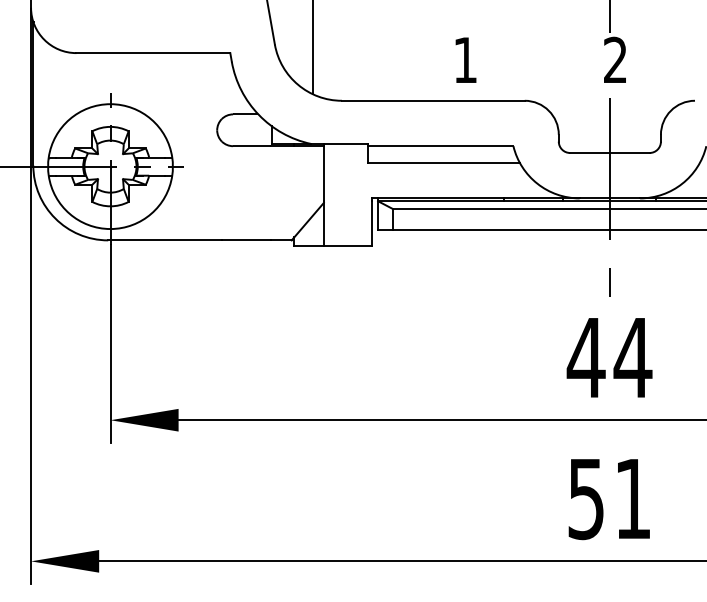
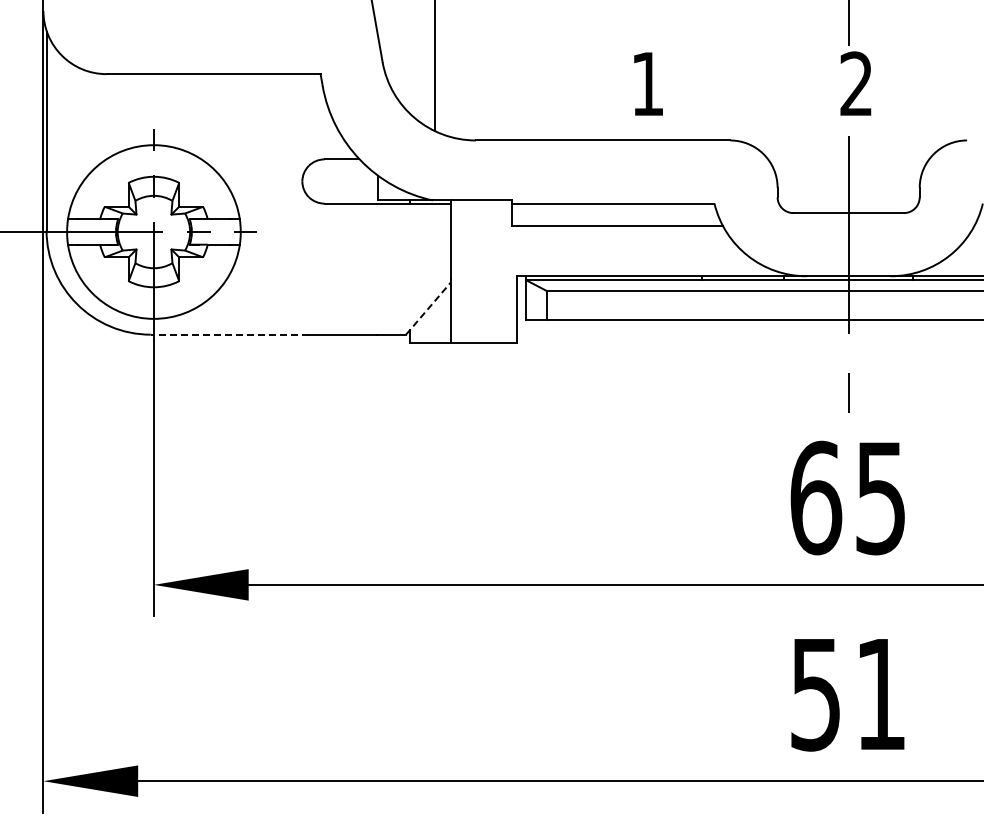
line: (307, 221) -> (428, 308), solid -> dashed
line: (164, 240) -> (229, 334), solid -> dashed
text: (609, 357) -> (847, 497), 44 -> 65

